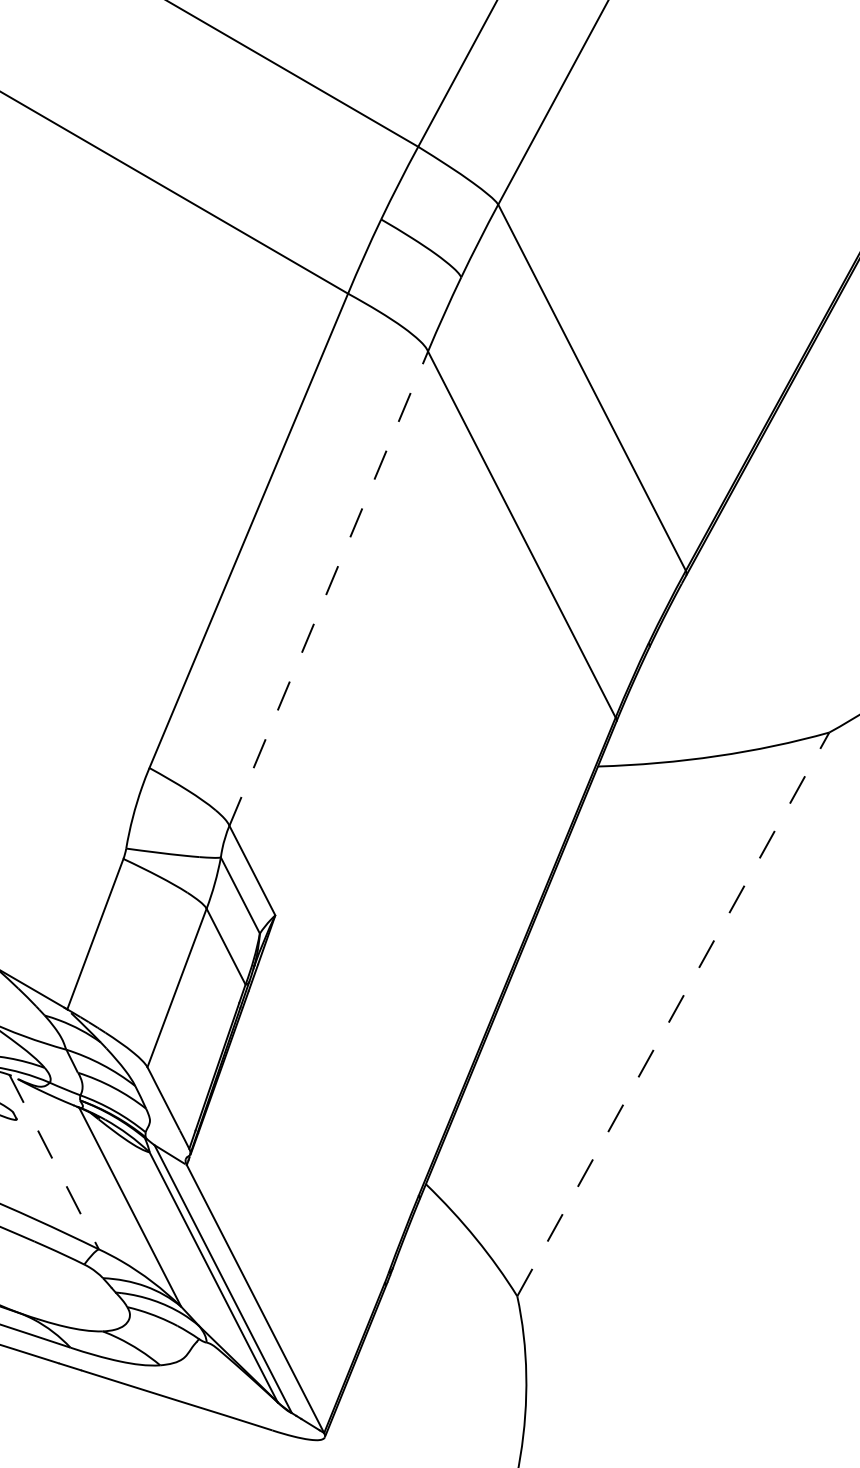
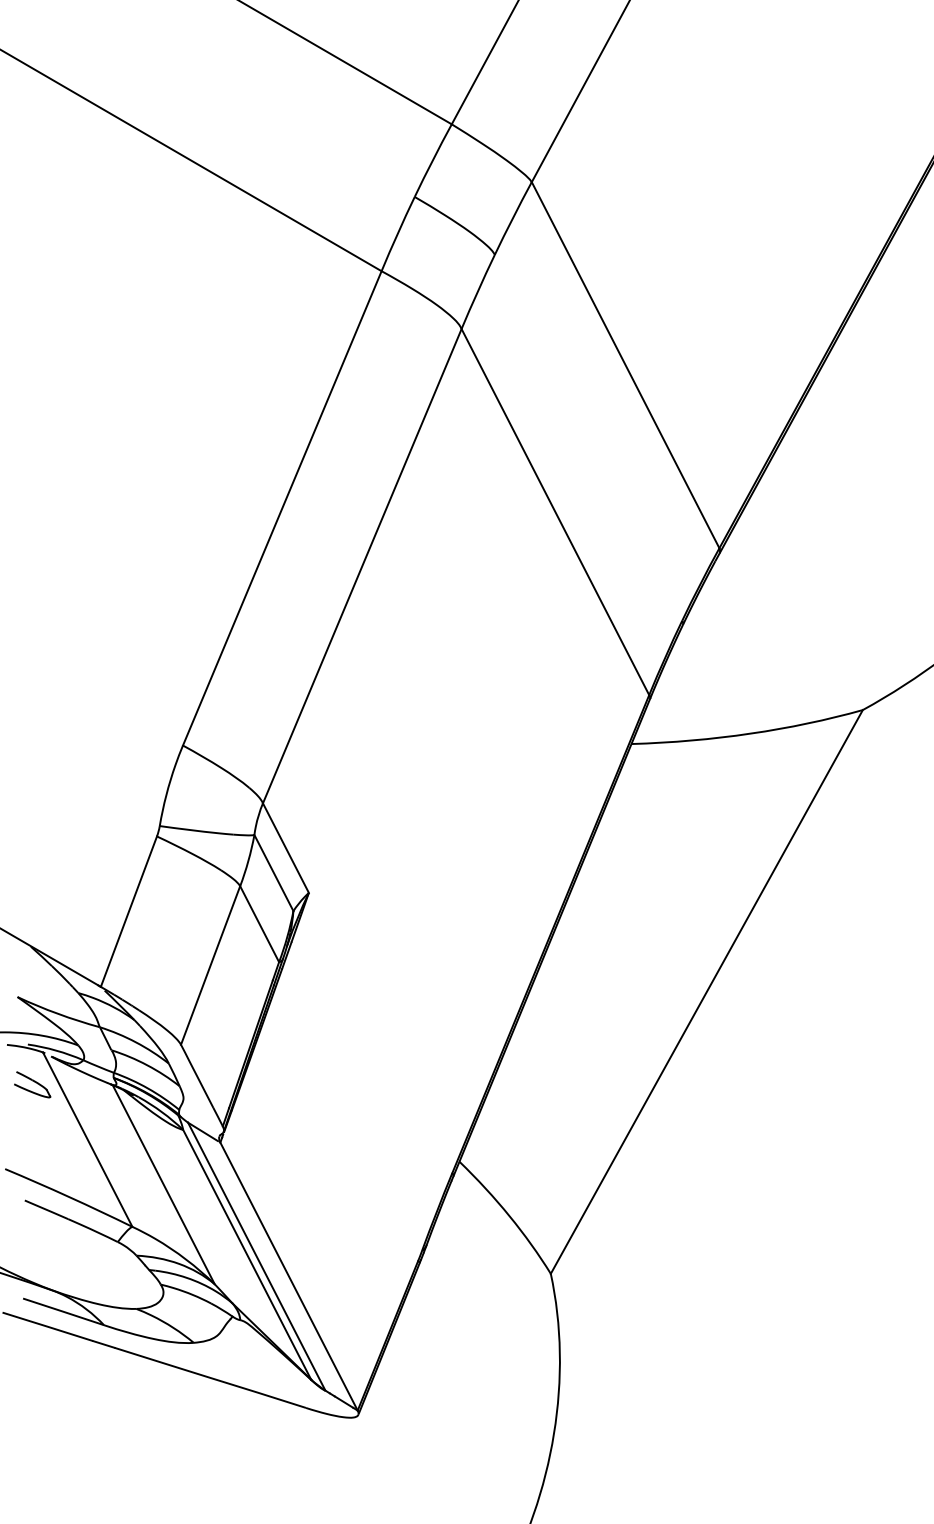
line: (328, 587) -> (362, 565), dashed -> solid
line: (673, 1013) -> (707, 991), dashed -> solid
line: (53, 1161) -> (87, 1139), dashed -> solid

